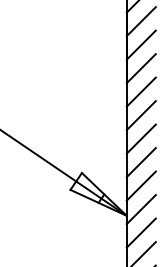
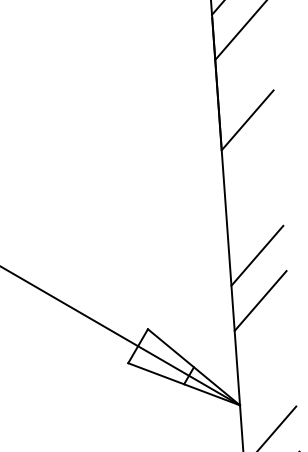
line: (140, 44) -> (242, 74), removed
line: (140, 91) -> (249, 164), removed
line: (140, 115) -> (252, 210), removed
line: (140, 185) -> (262, 345), removed
line: (140, 209) -> (265, 391), removed

